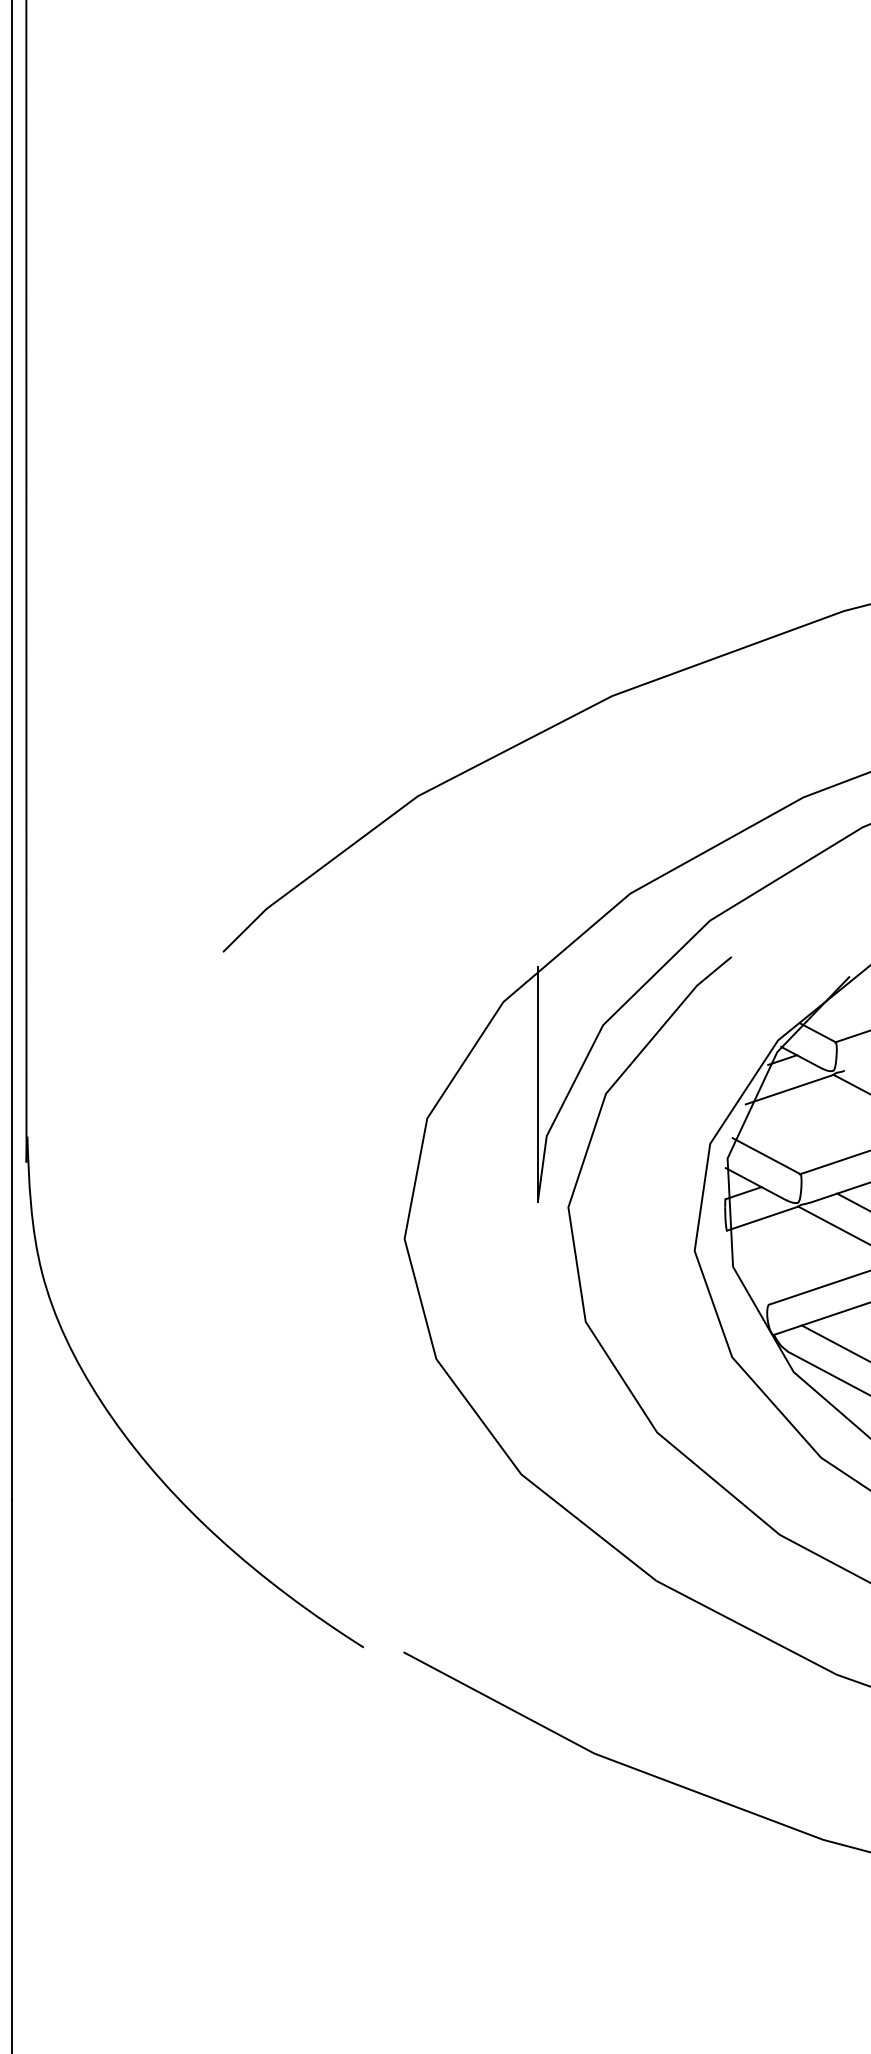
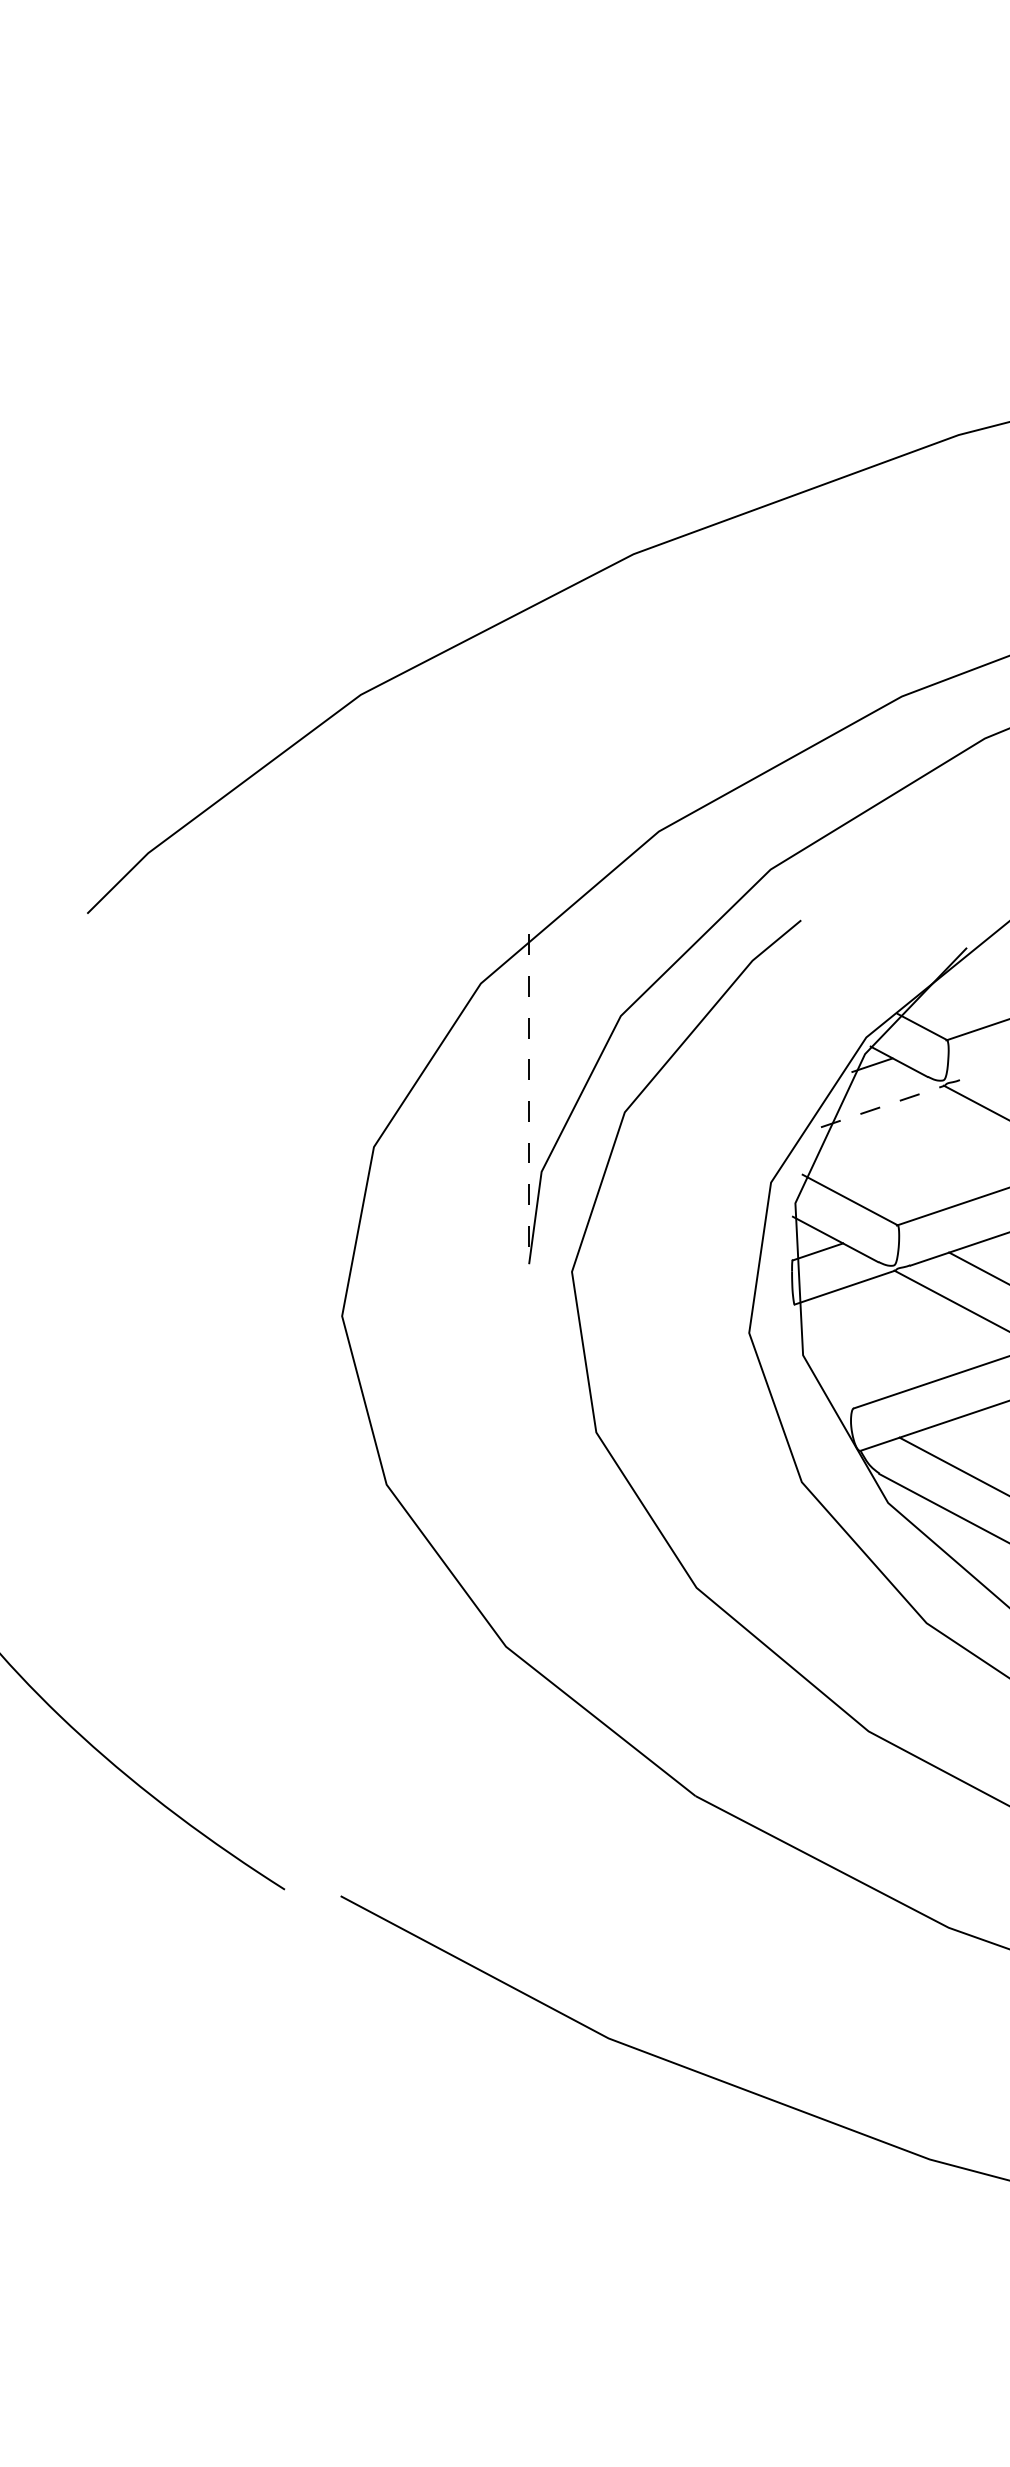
line: (537, 1084) -> (528, 1099), solid -> dashed
line: (789, 1089) -> (882, 1106), solid -> dashed

